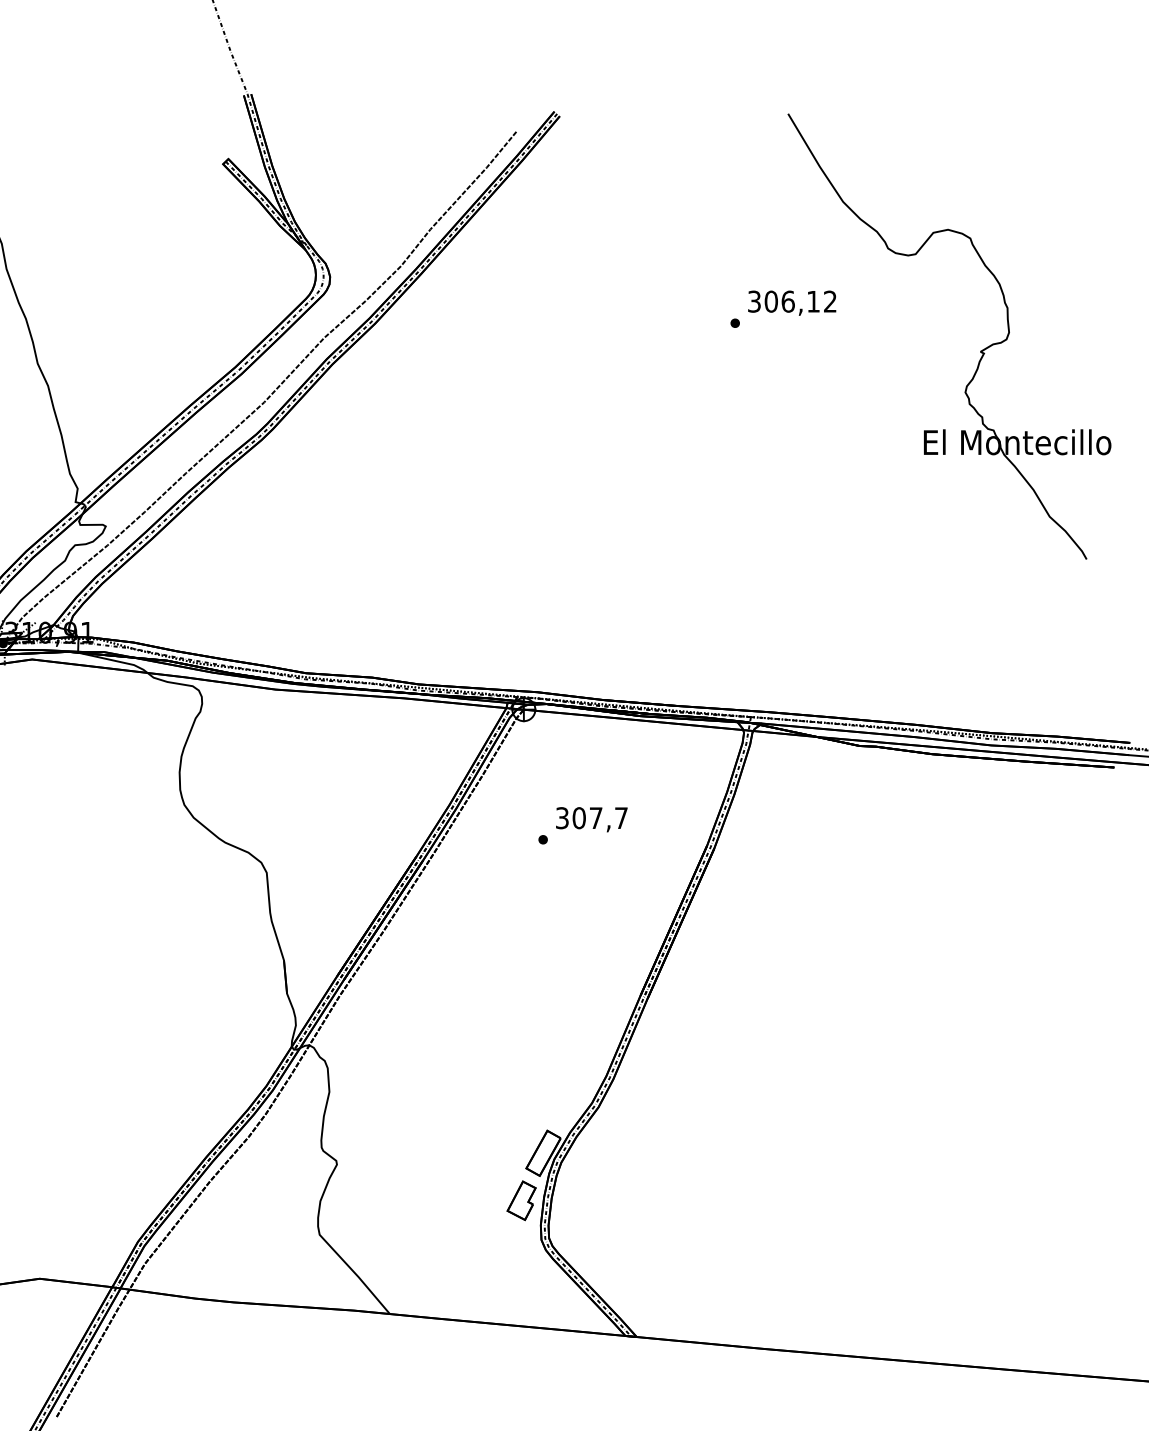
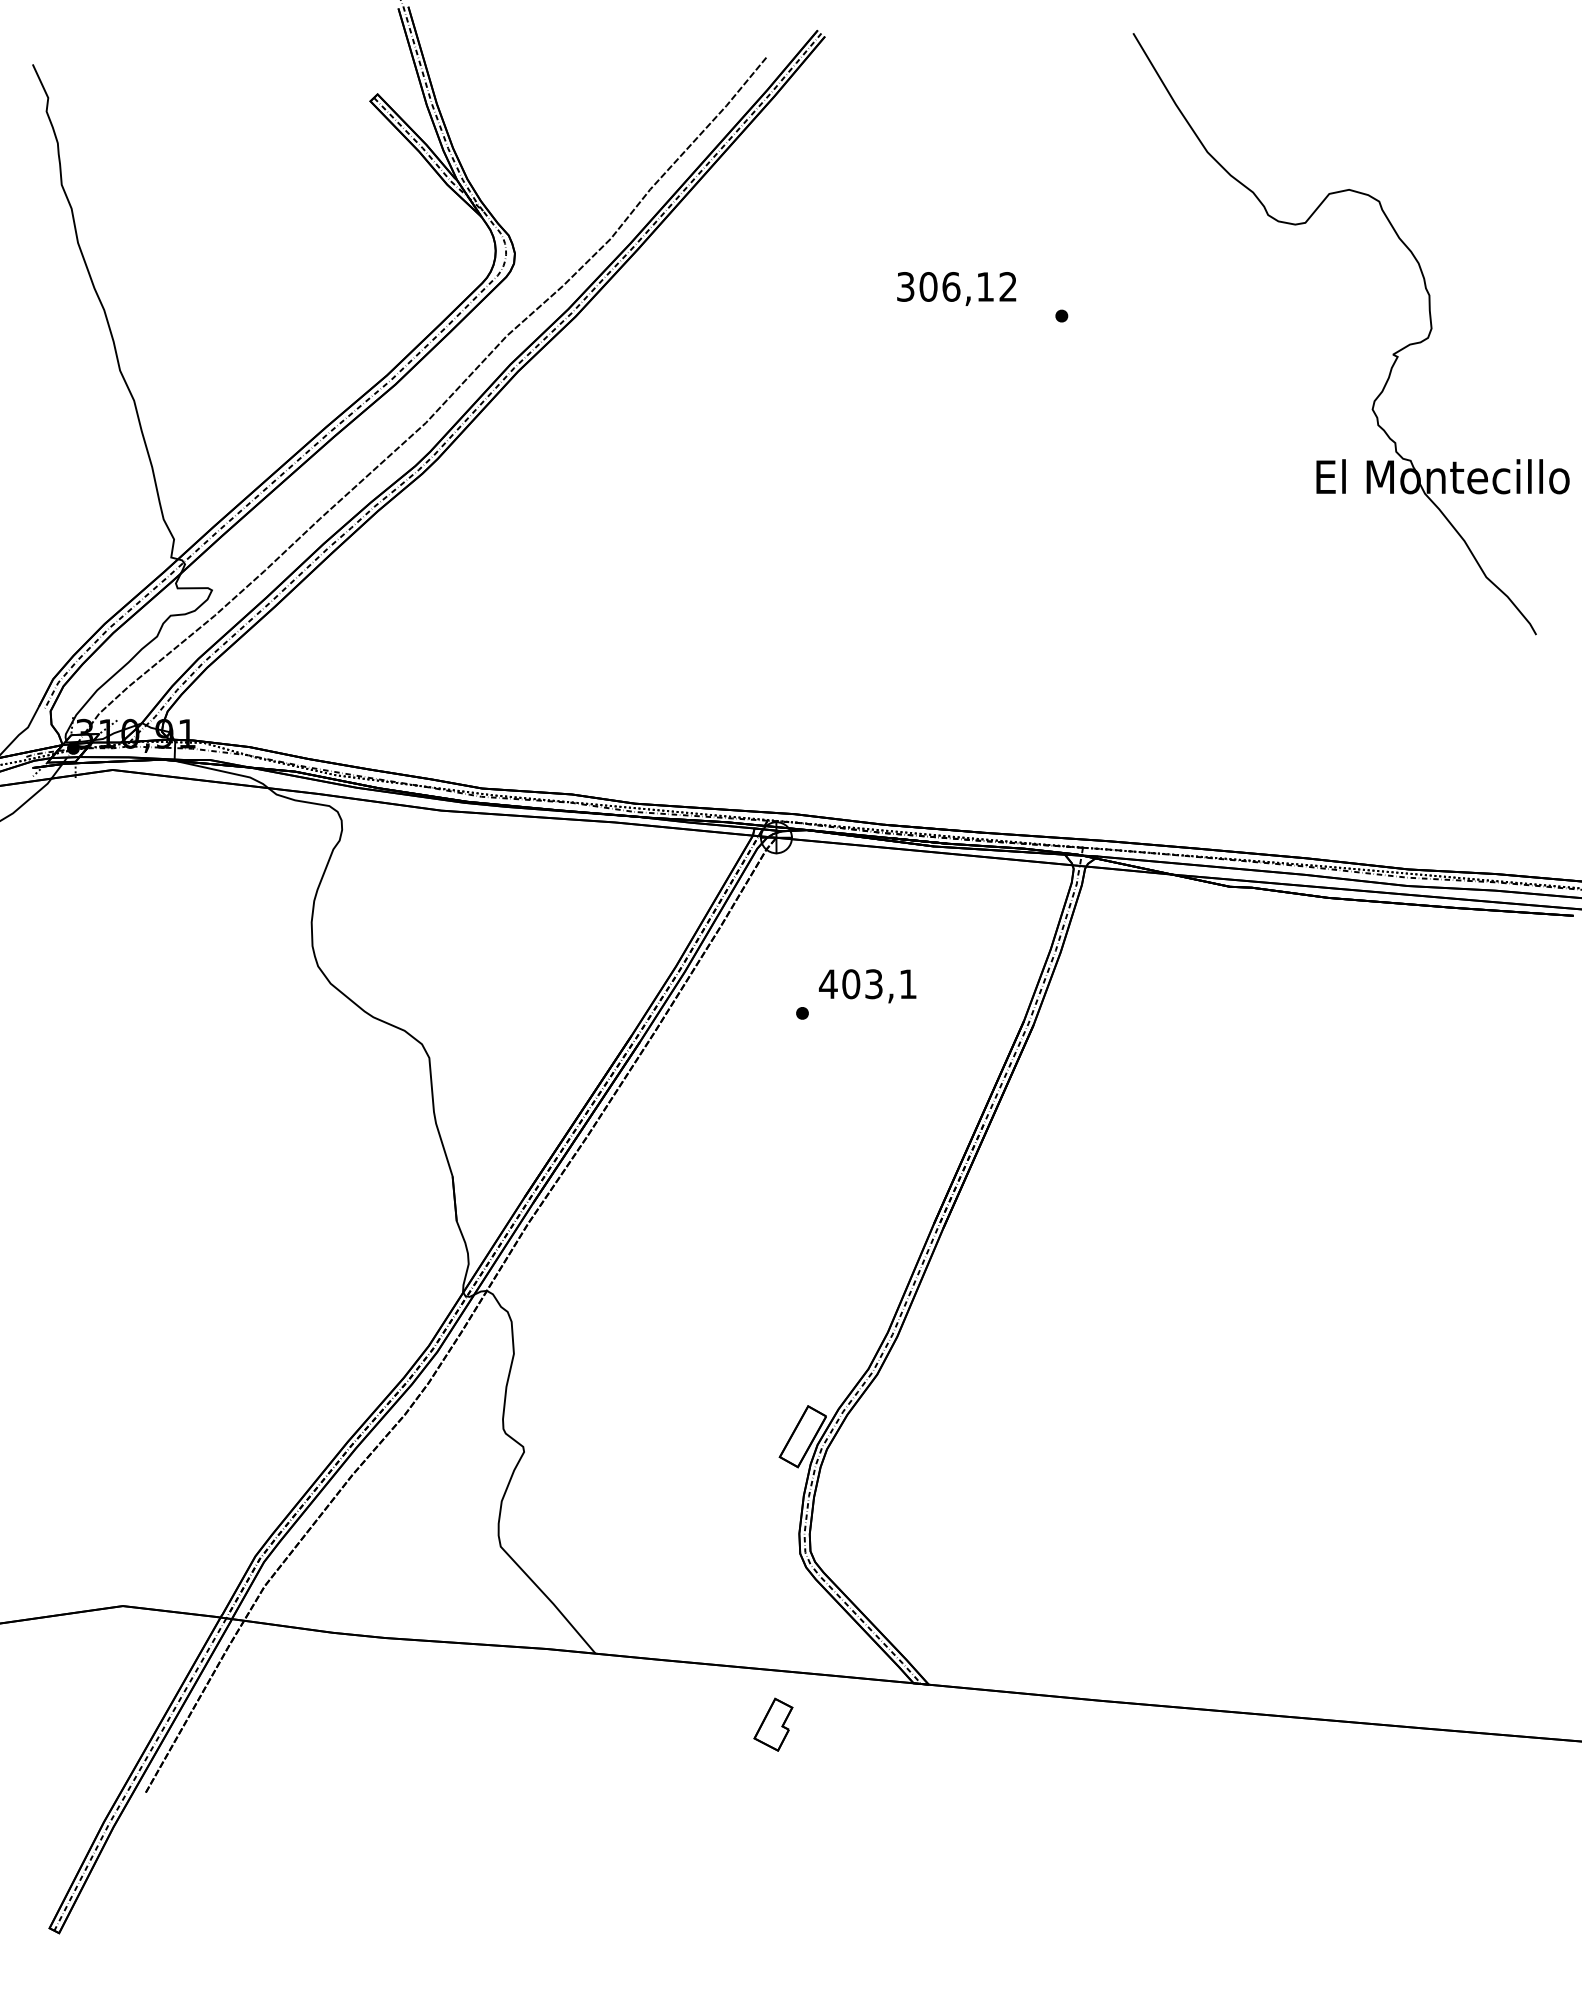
text: (792, 302) -> (956, 288), moved
text: (591, 818) -> (867, 984), 307,7 -> 403,1
part: (521, 1200) -> (773, 1724), moved

